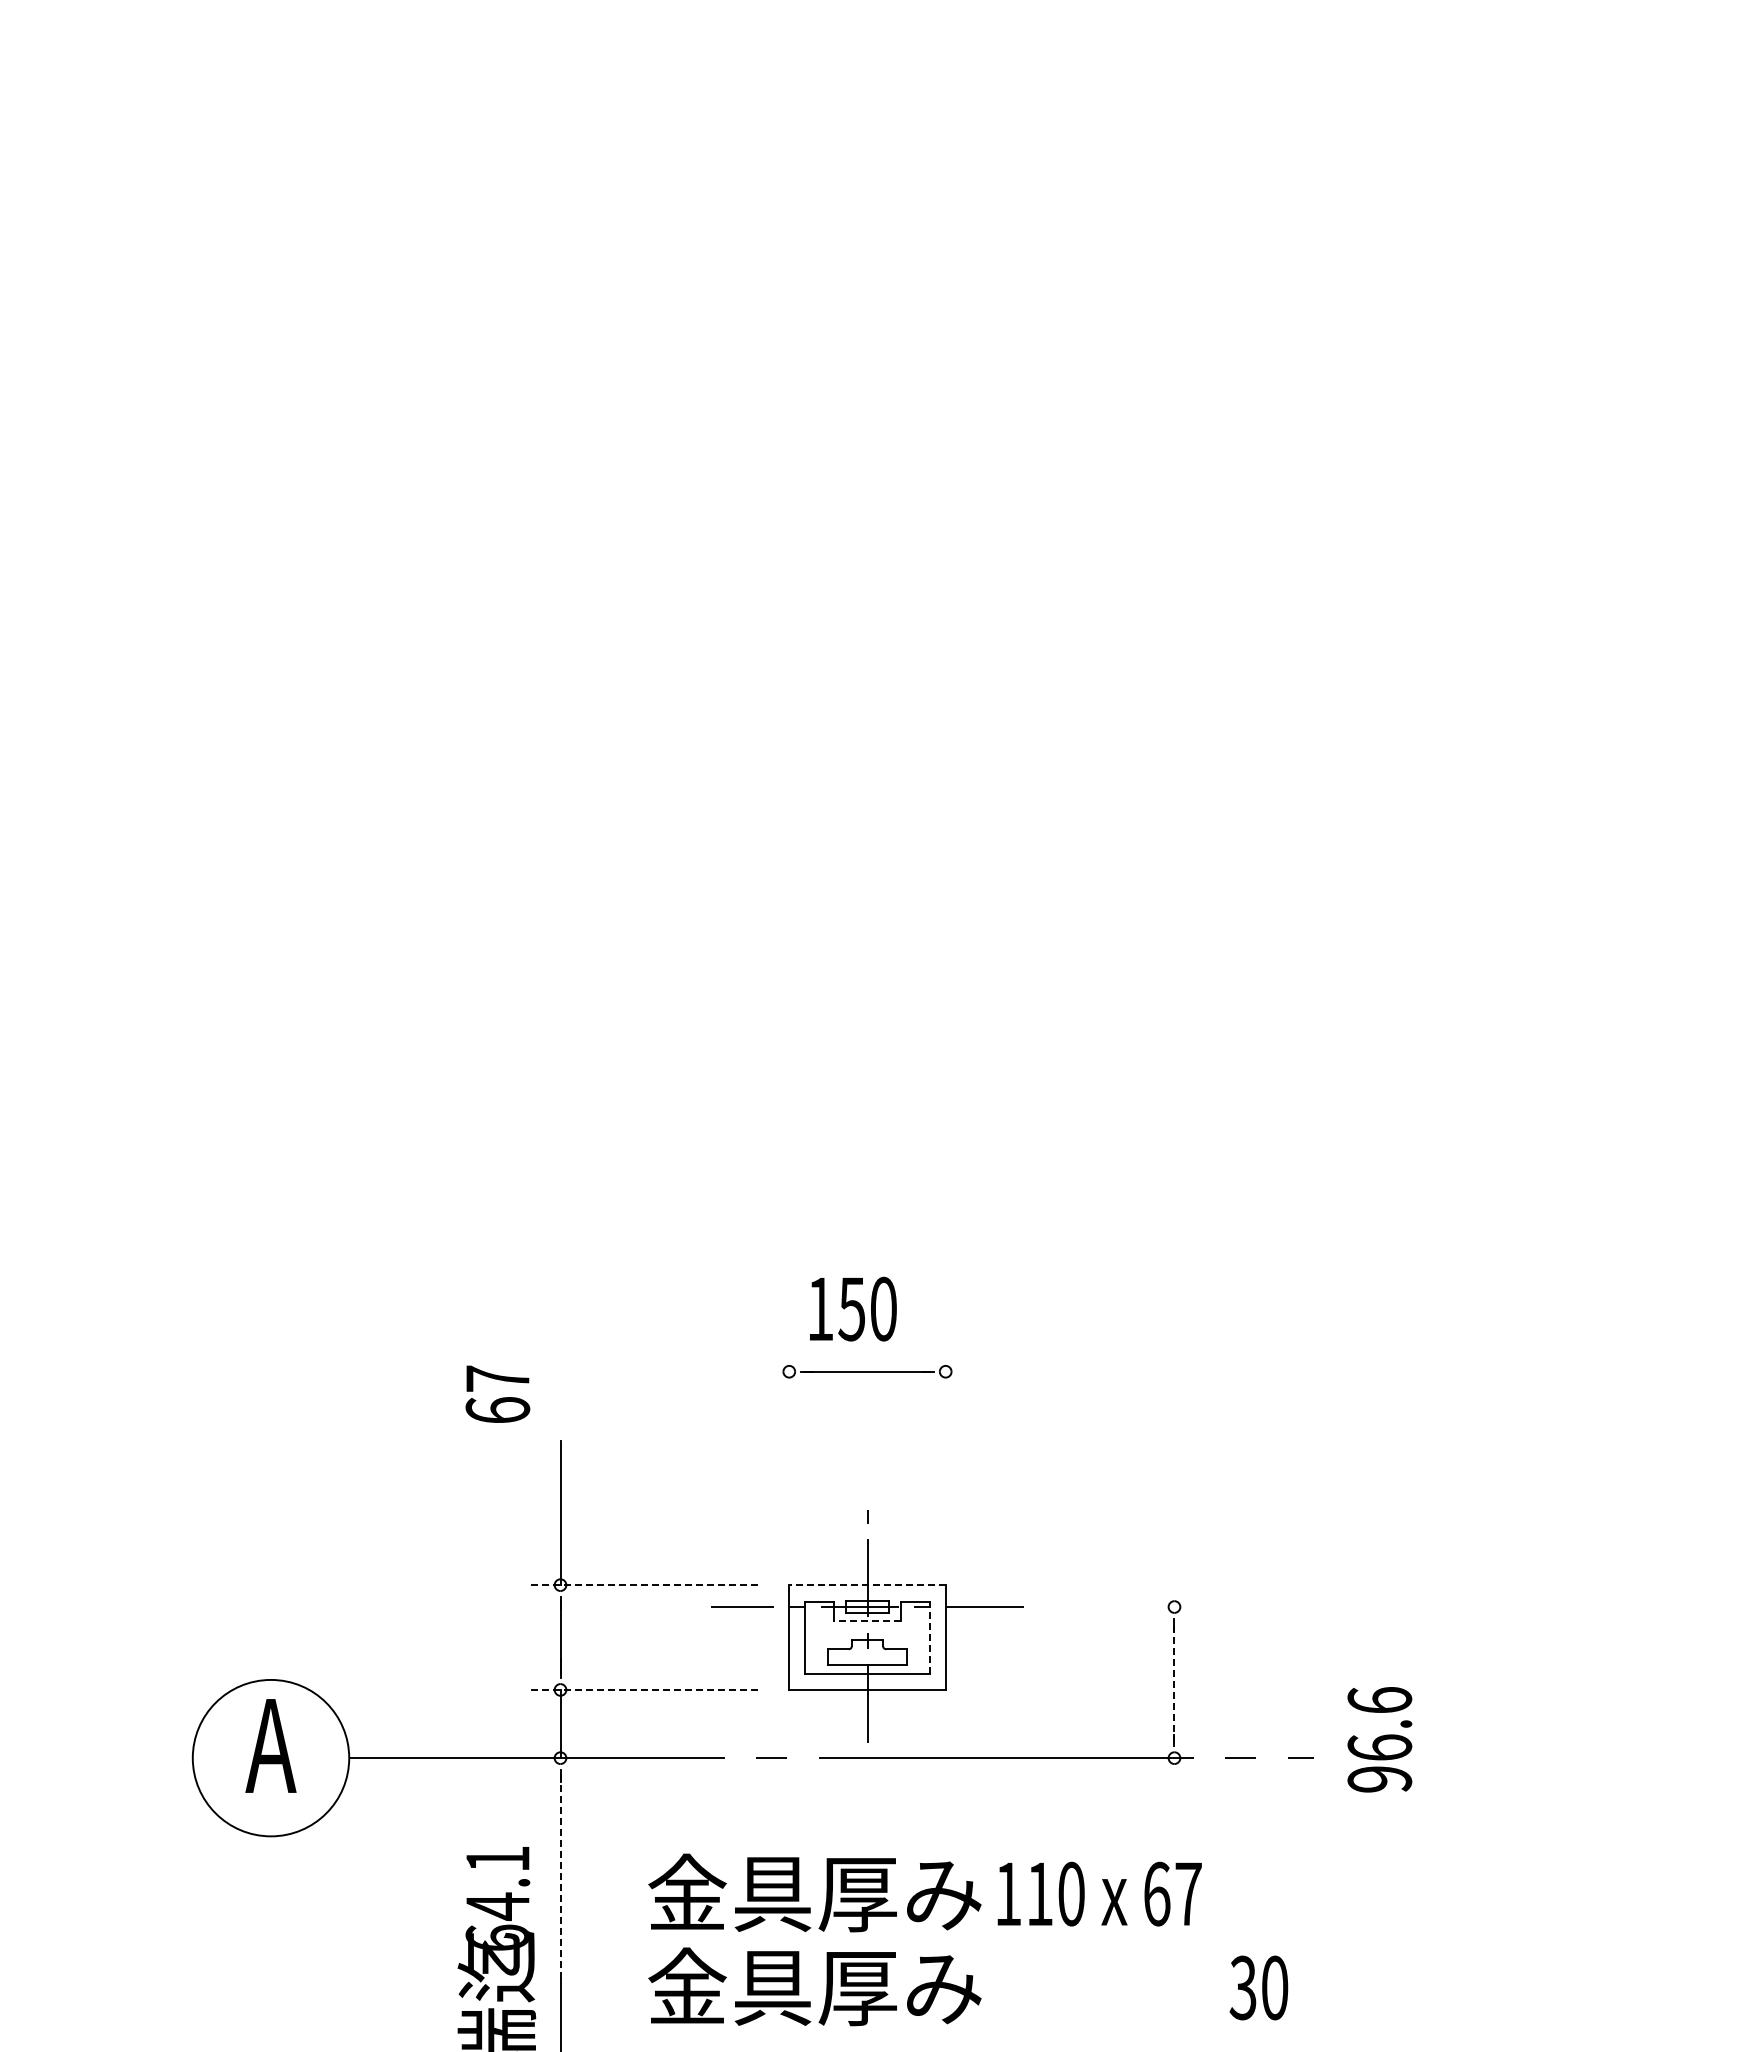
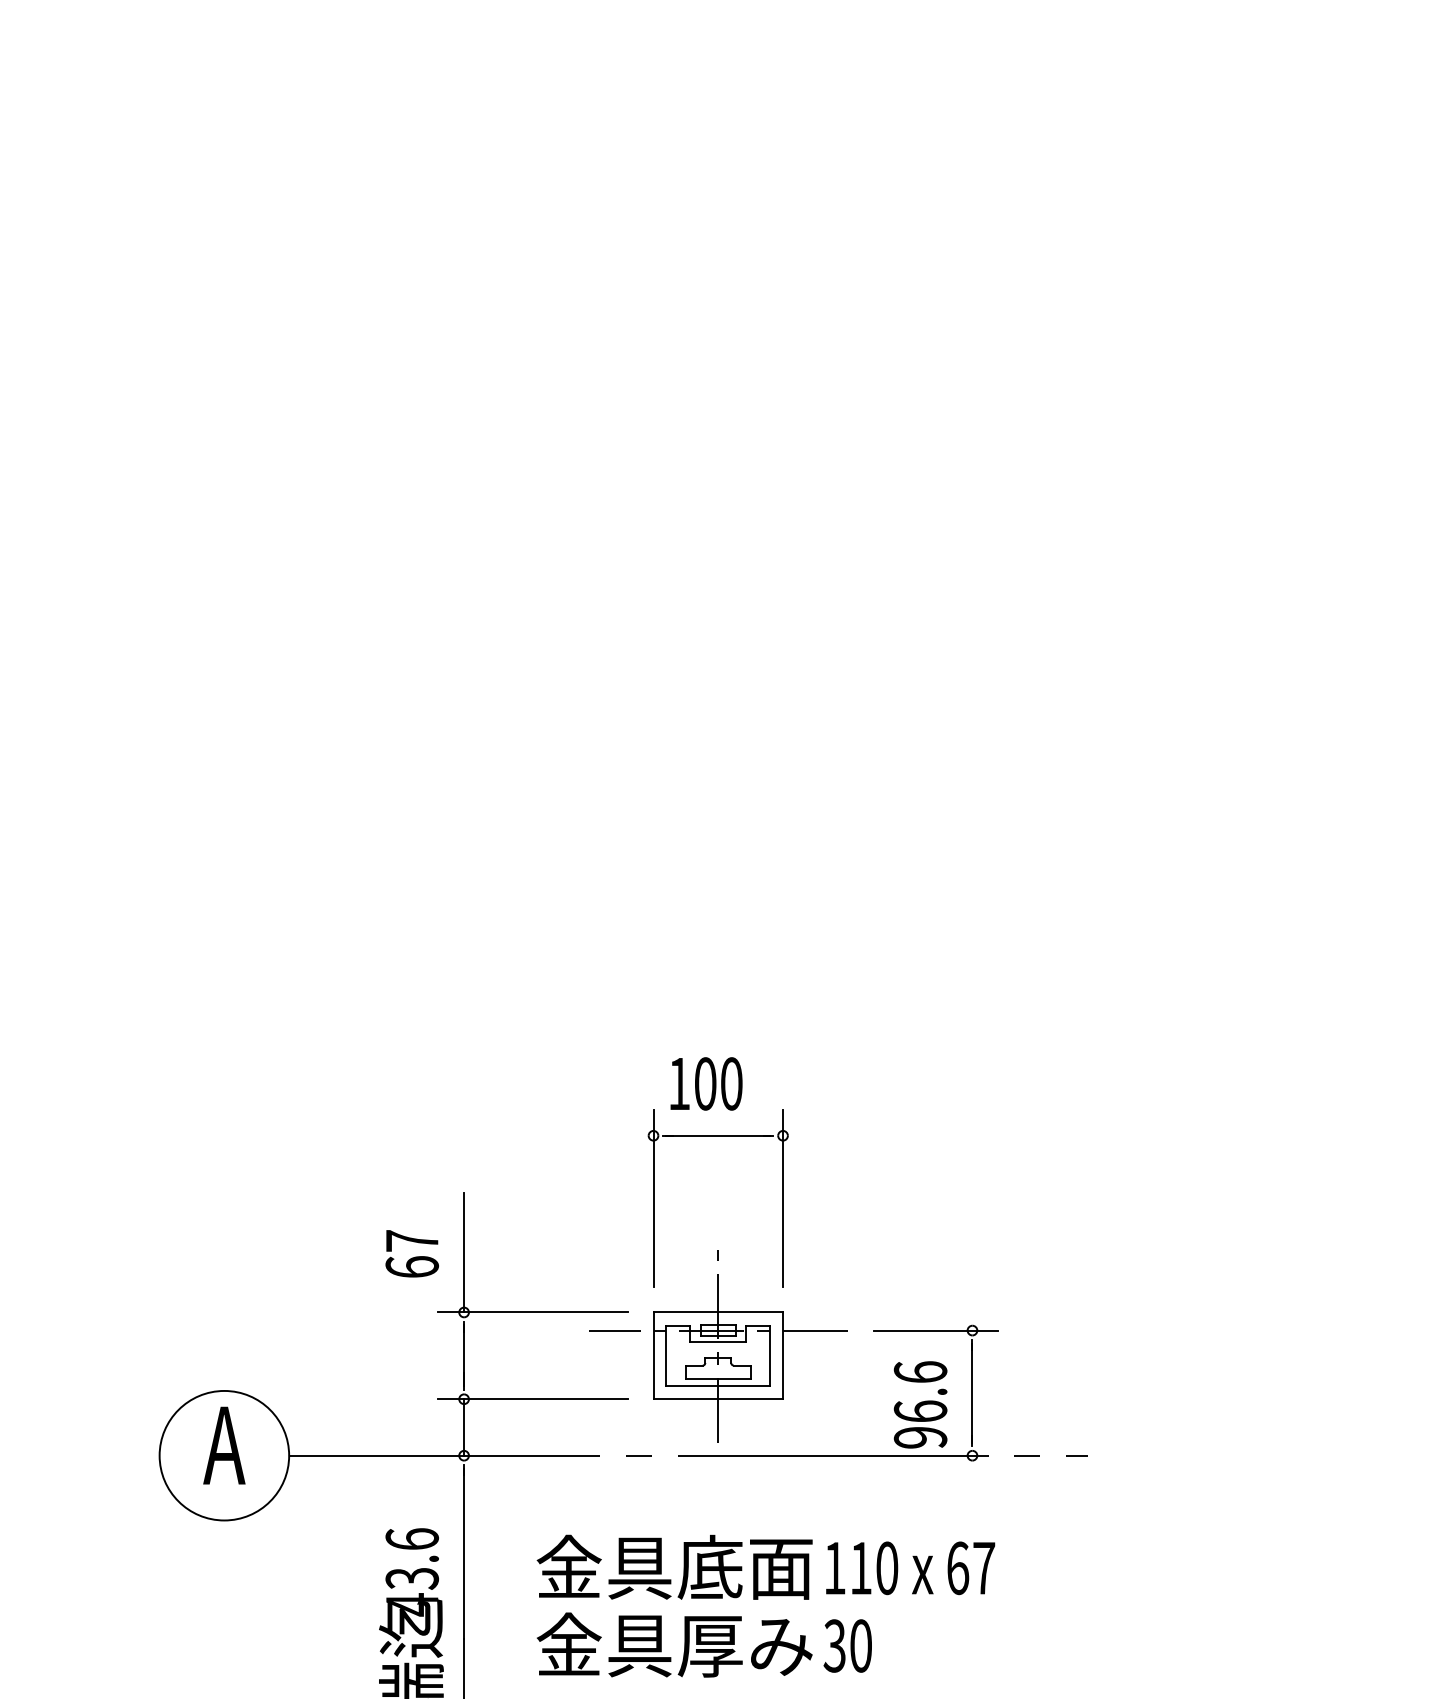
text: (851, 1308) -> (705, 1083), 150 -> 100
text: (497, 1393) -> (411, 1253), moved
line: (789, 1446) -> (653, 1197), added
line: (945, 1446) -> (782, 1197), added
line: (643, 1585) -> (532, 1312), dashed -> solid
line: (866, 1585) -> (717, 1312), dashed -> solid
line: (1130, 1607) -> (936, 1330), added
line: (867, 1621) -> (718, 1342), dashed -> solid
line: (930, 1637) -> (770, 1355), dashed -> solid
line: (1174, 1682) -> (972, 1393), dashed -> solid
line: (643, 1689) -> (532, 1398), dashed -> solid
text: (1379, 1739) -> (920, 1404), moved
line: (560, 1876) -> (464, 1553), dashed -> solid
text: (899, 1892) -> (744, 1566), 金具厚み -> 金具底面
text: (497, 1898) -> (411, 1571), 64.1 -> 43.6
text: (1258, 1987) -> (847, 1645), moved

